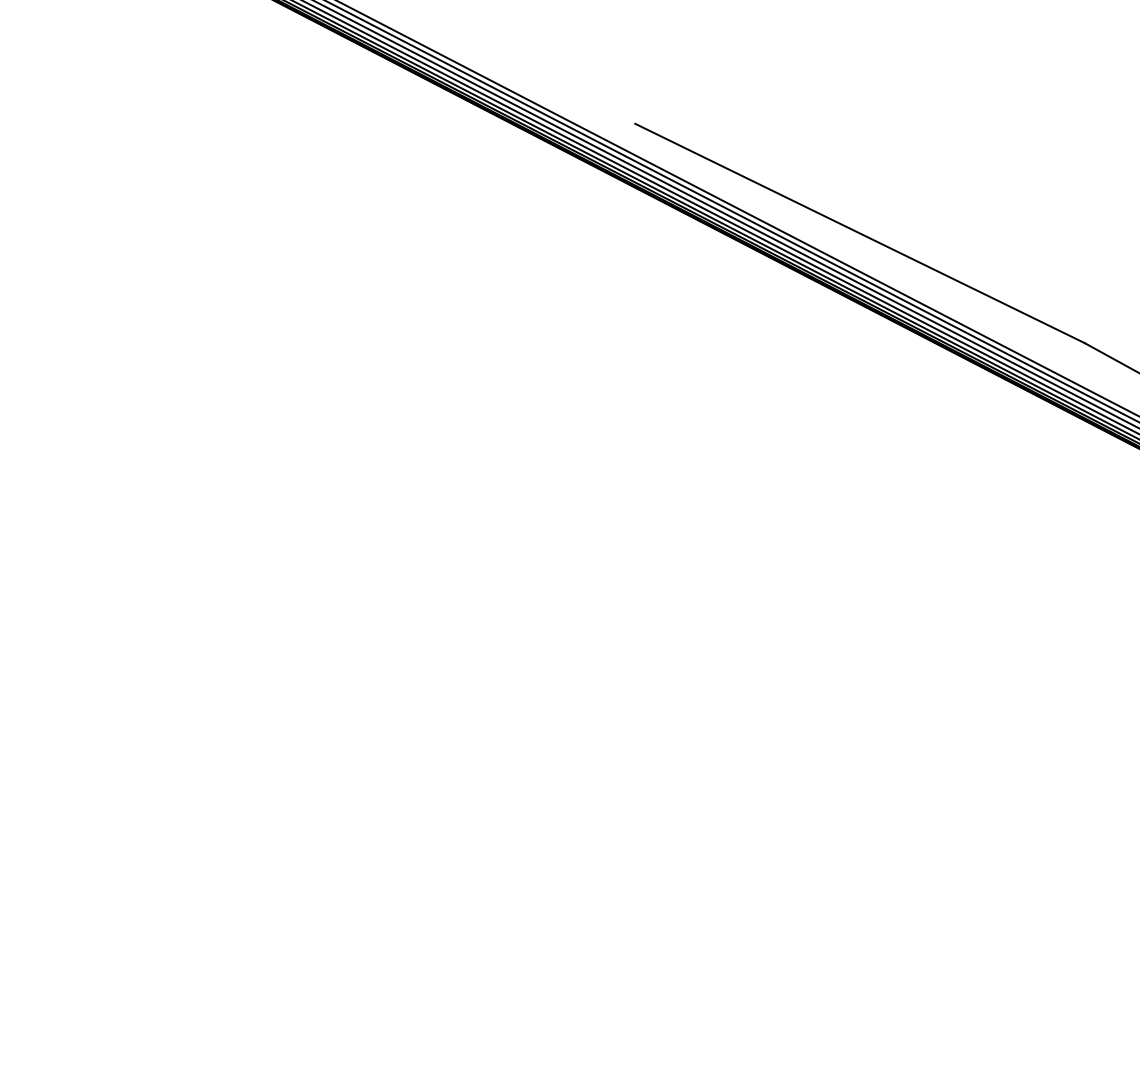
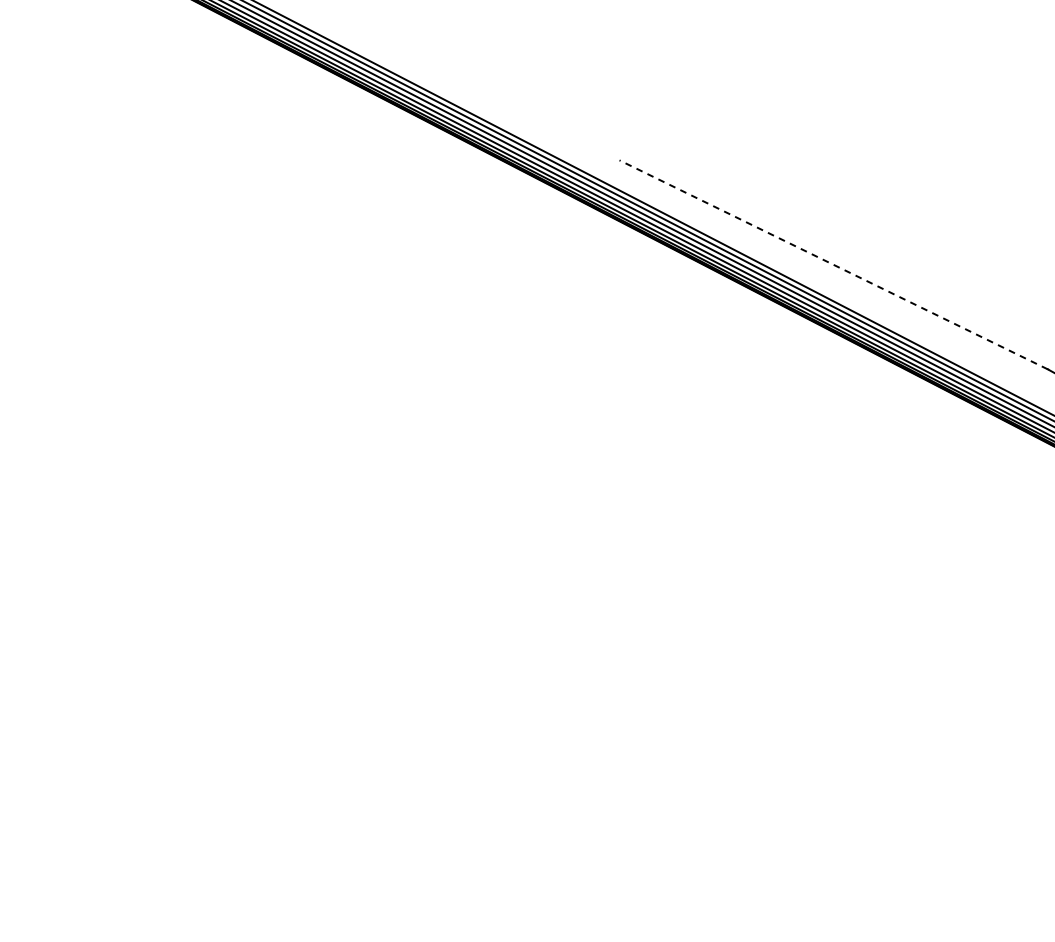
line: (859, 233) -> (833, 264), solid -> dashed

